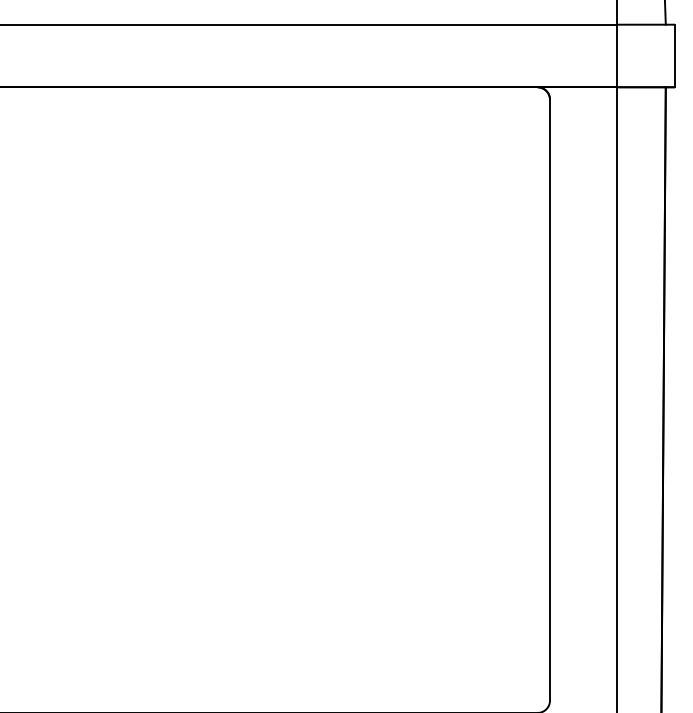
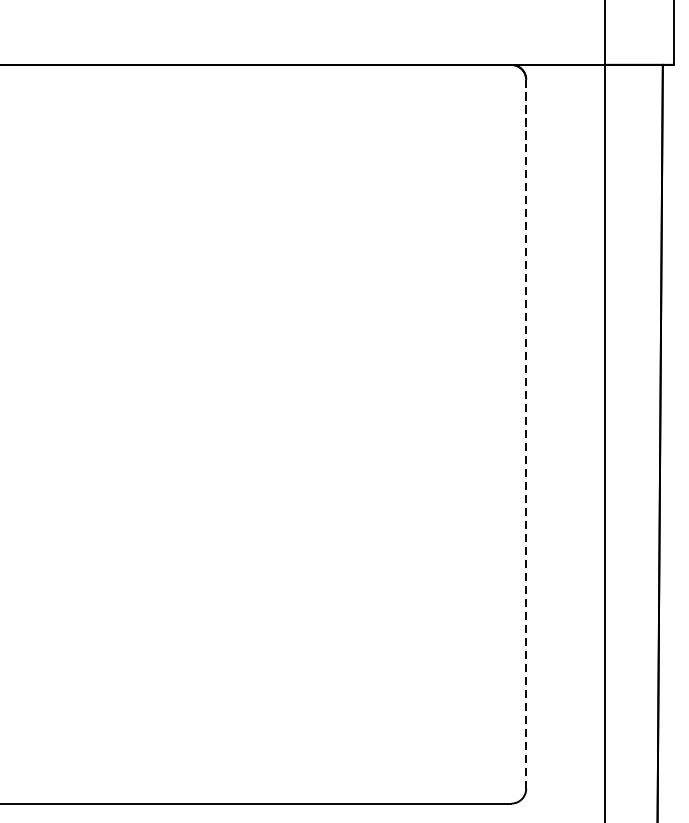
line: (550, 399) -> (526, 433), solid -> dashed

